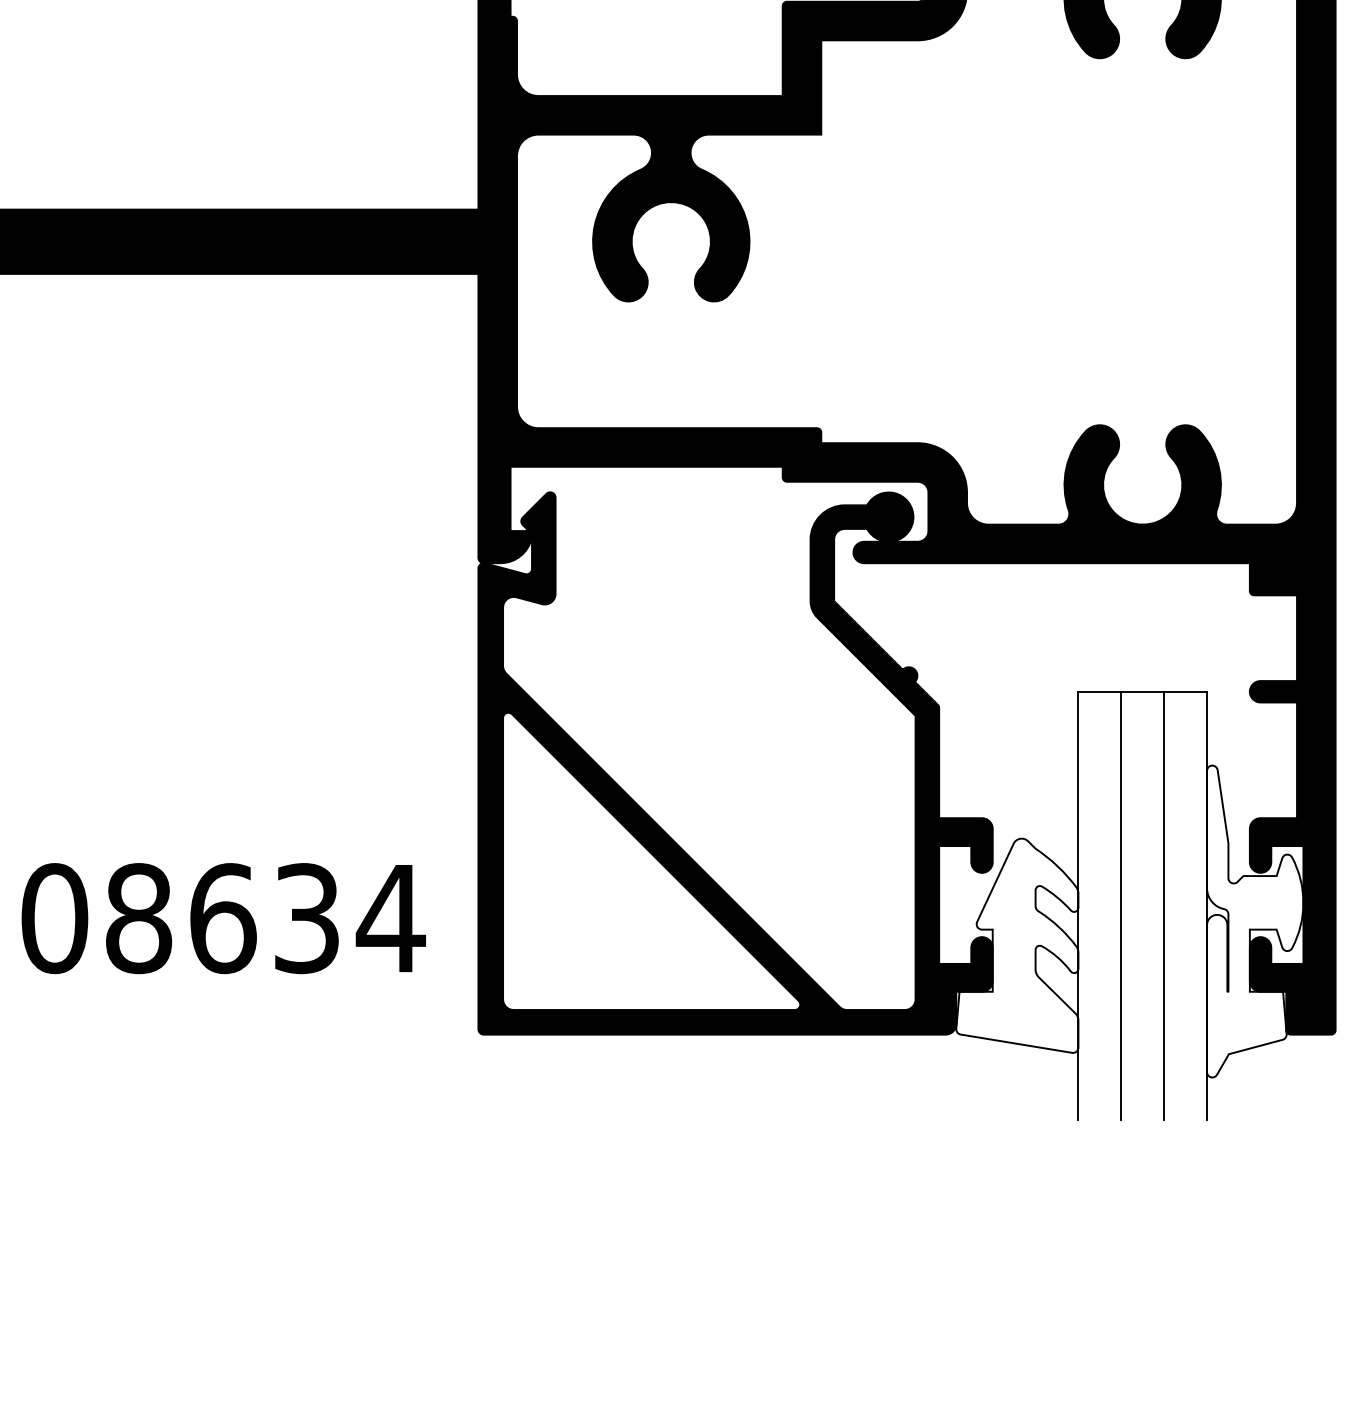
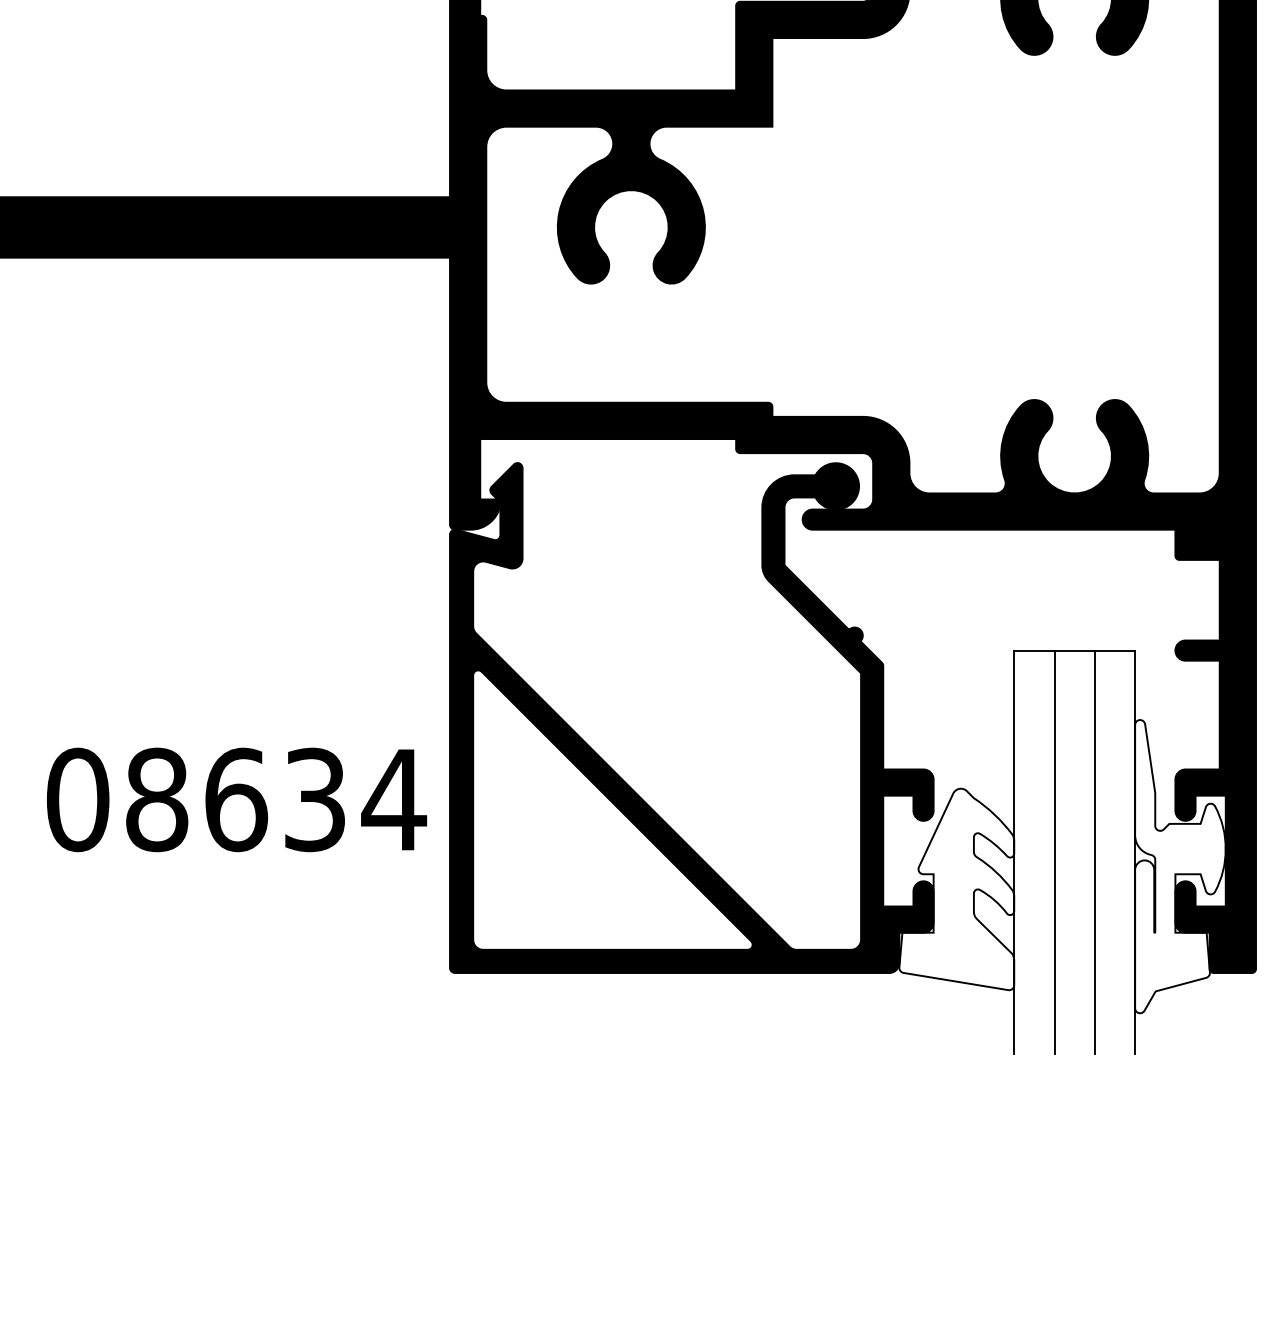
text: (223, 918) -> (236, 799), moved

